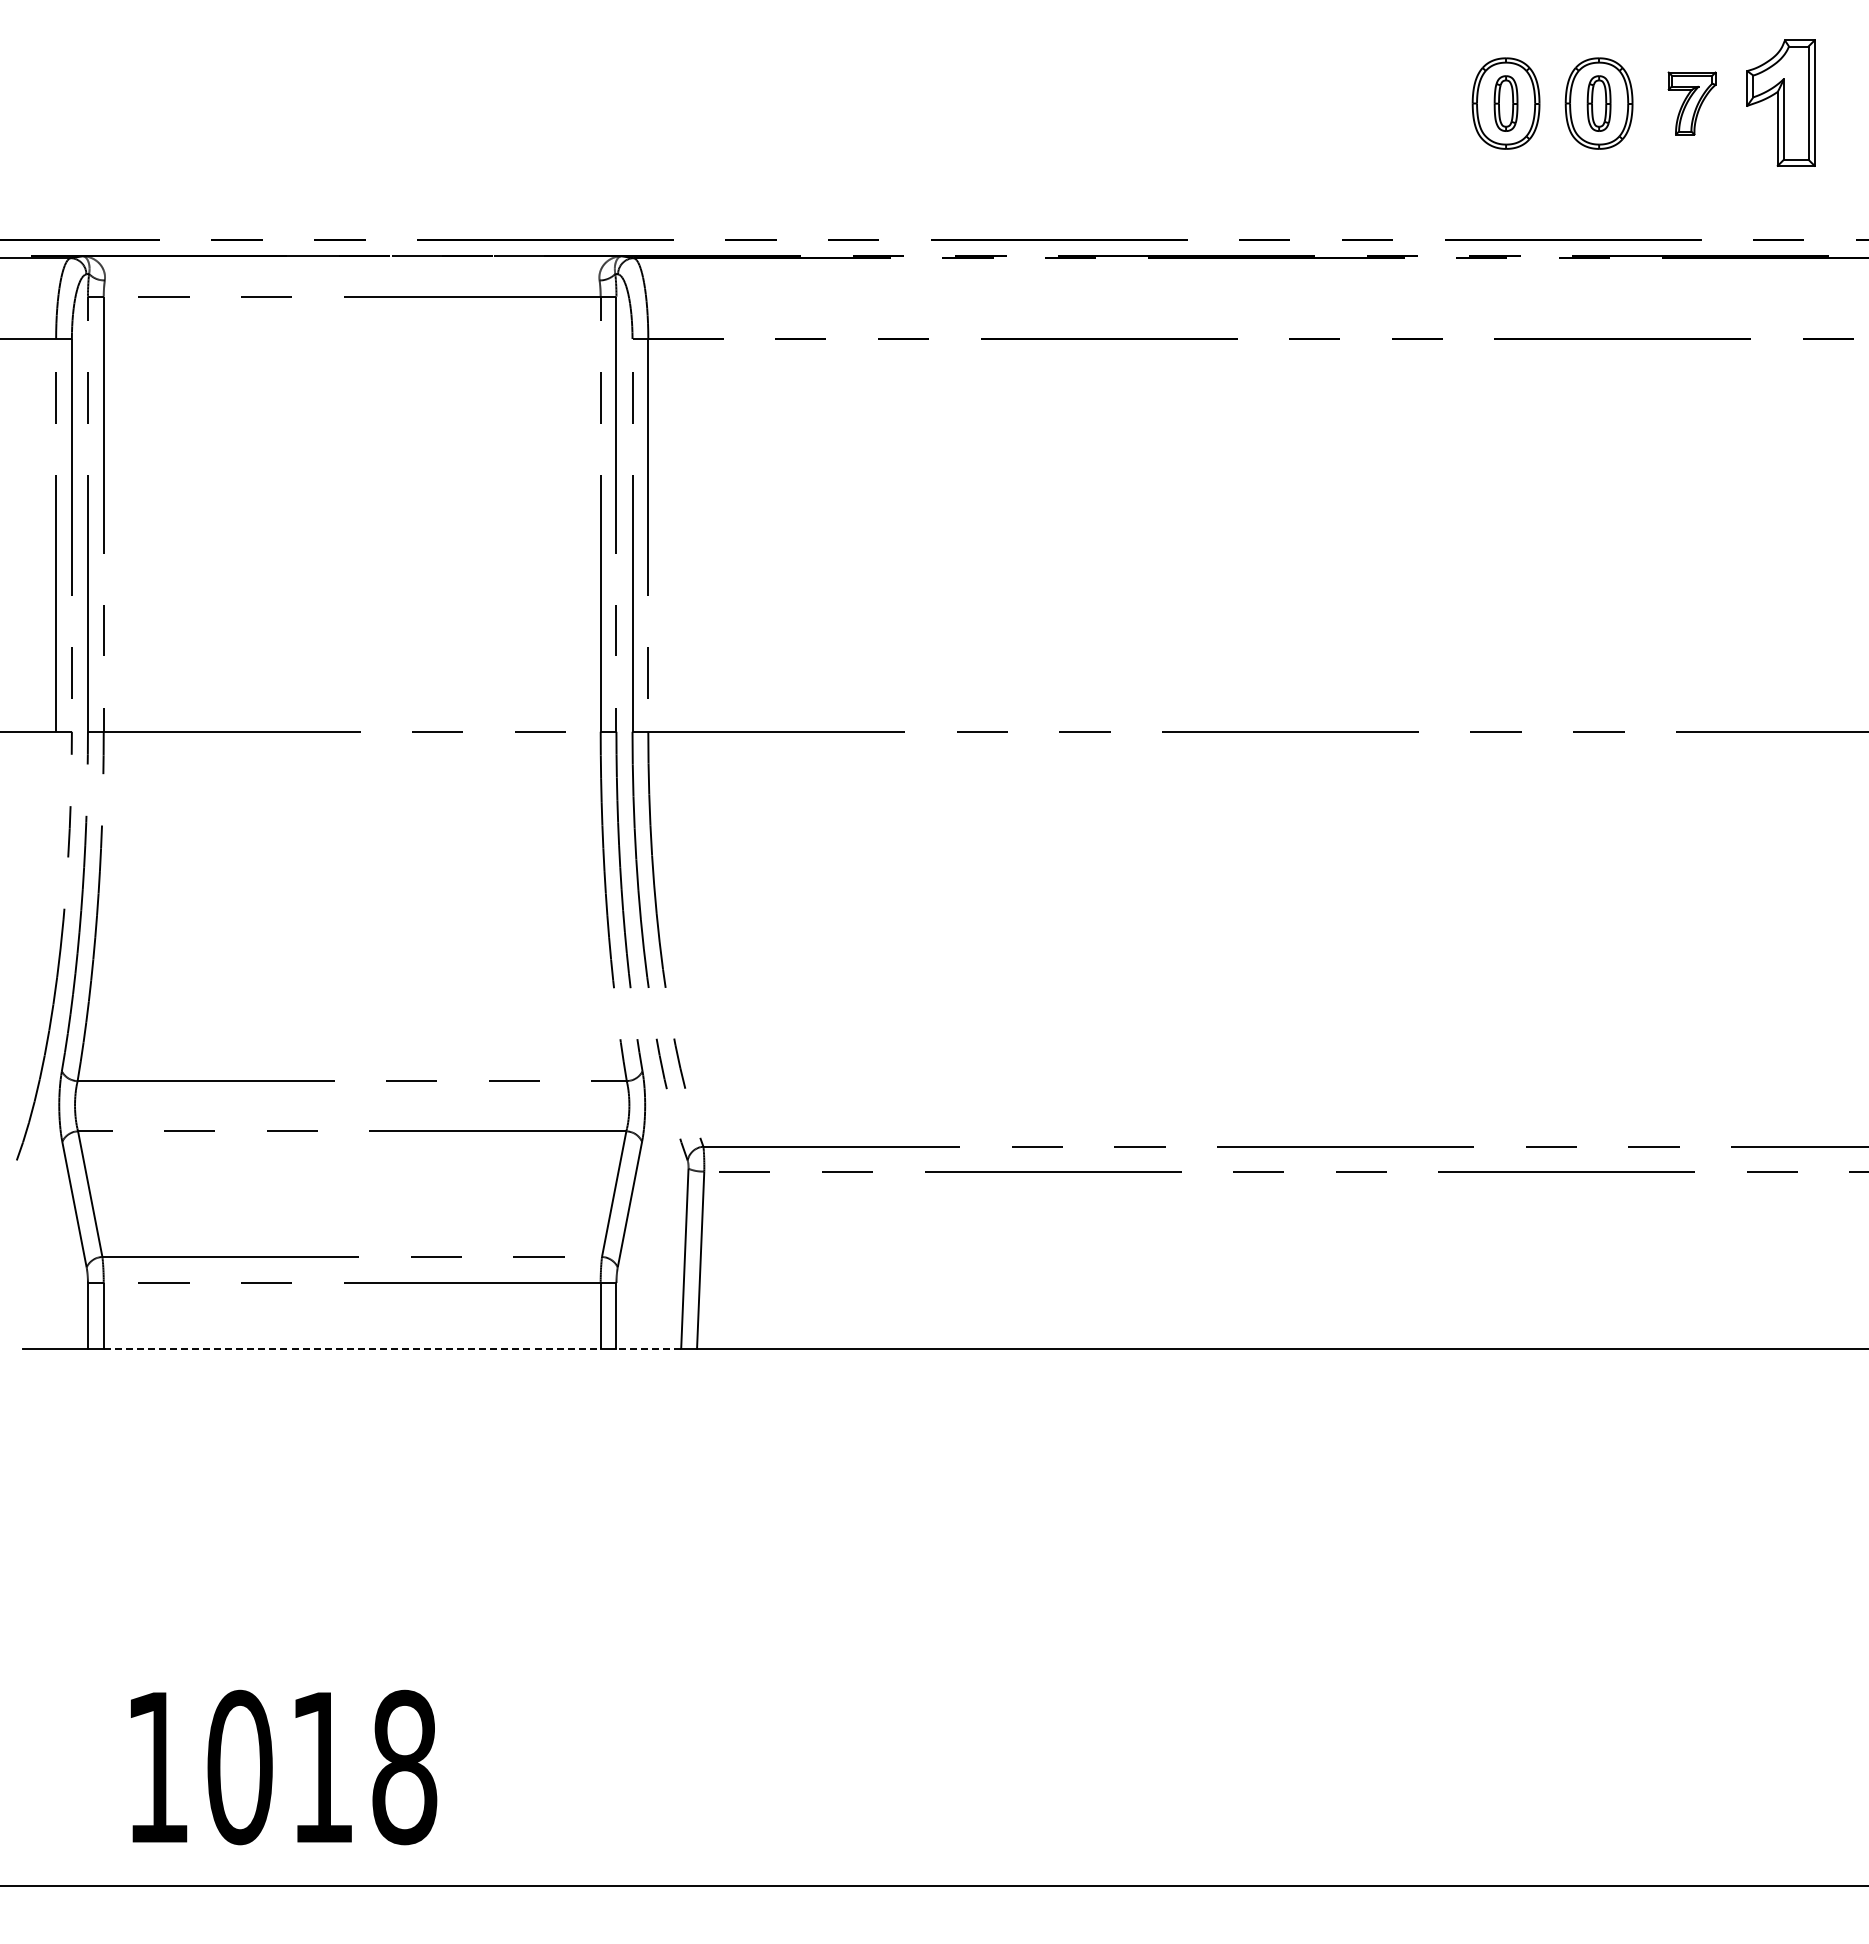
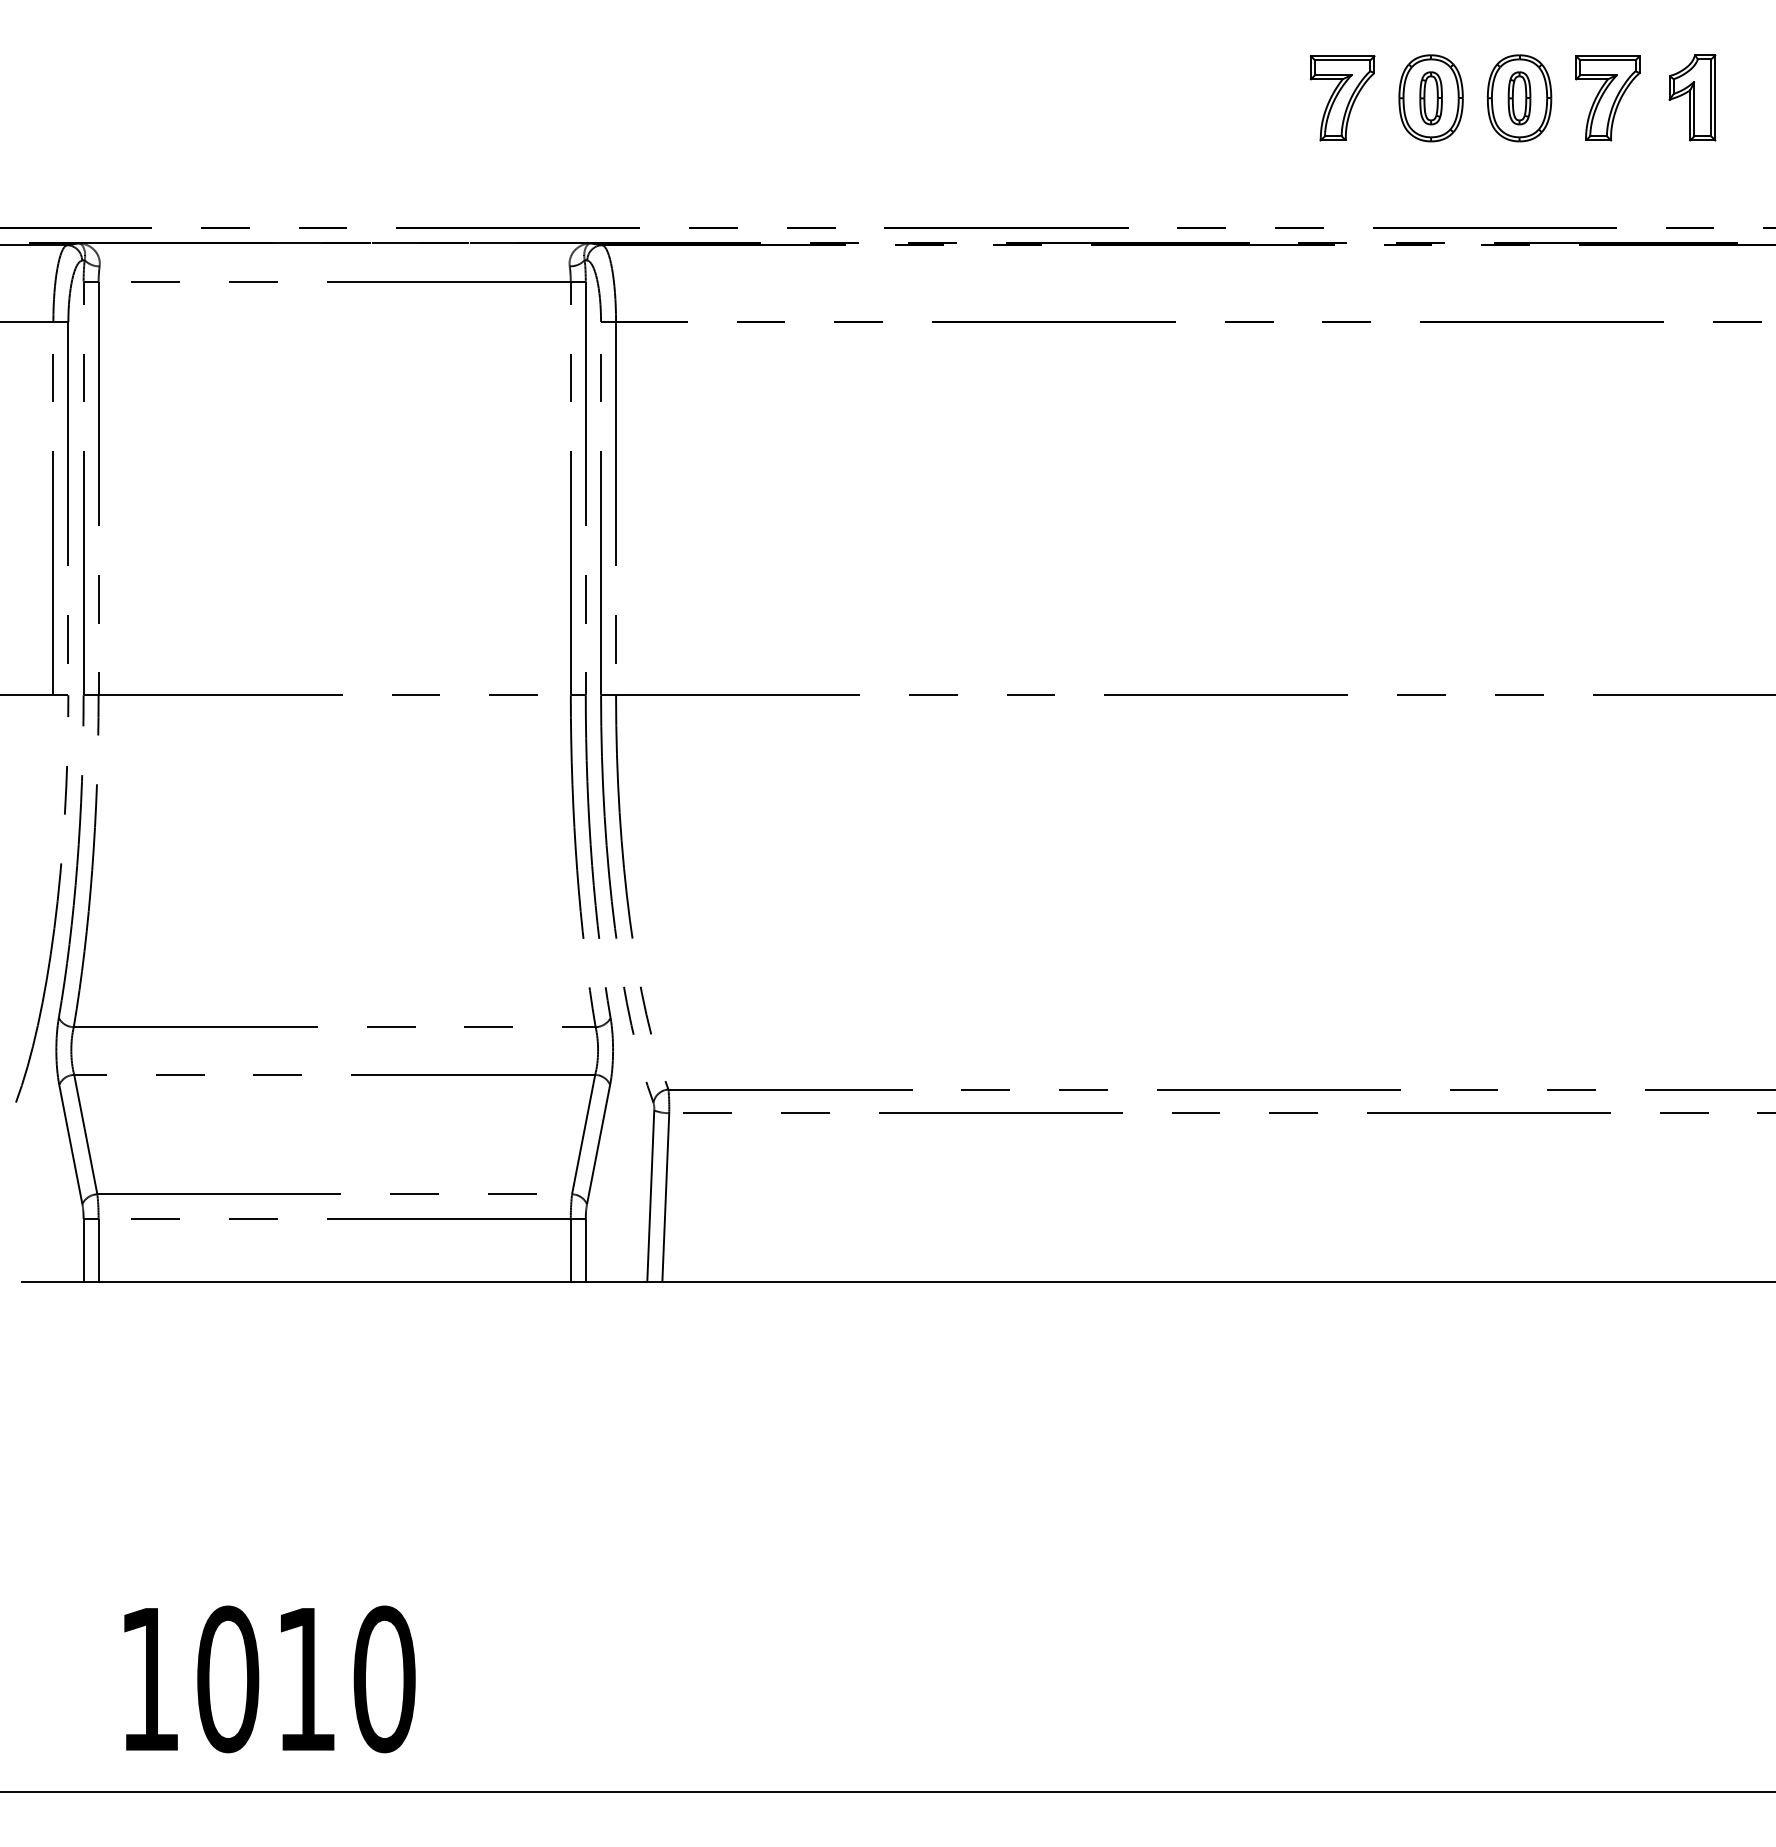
part: (1781, 102) -> (1692, 97), size x0.71
part: (1412, 103) -> (1342, 98), added
part: (1691, 103) -> (1607, 98), size x1.43
line: (352, 1349) -> (334, 1282), dashed -> solid
line: (648, 1349) -> (616, 1282), dashed -> solid
text: (404, 1767) -> (384, 1679), 1018 -> 1010

